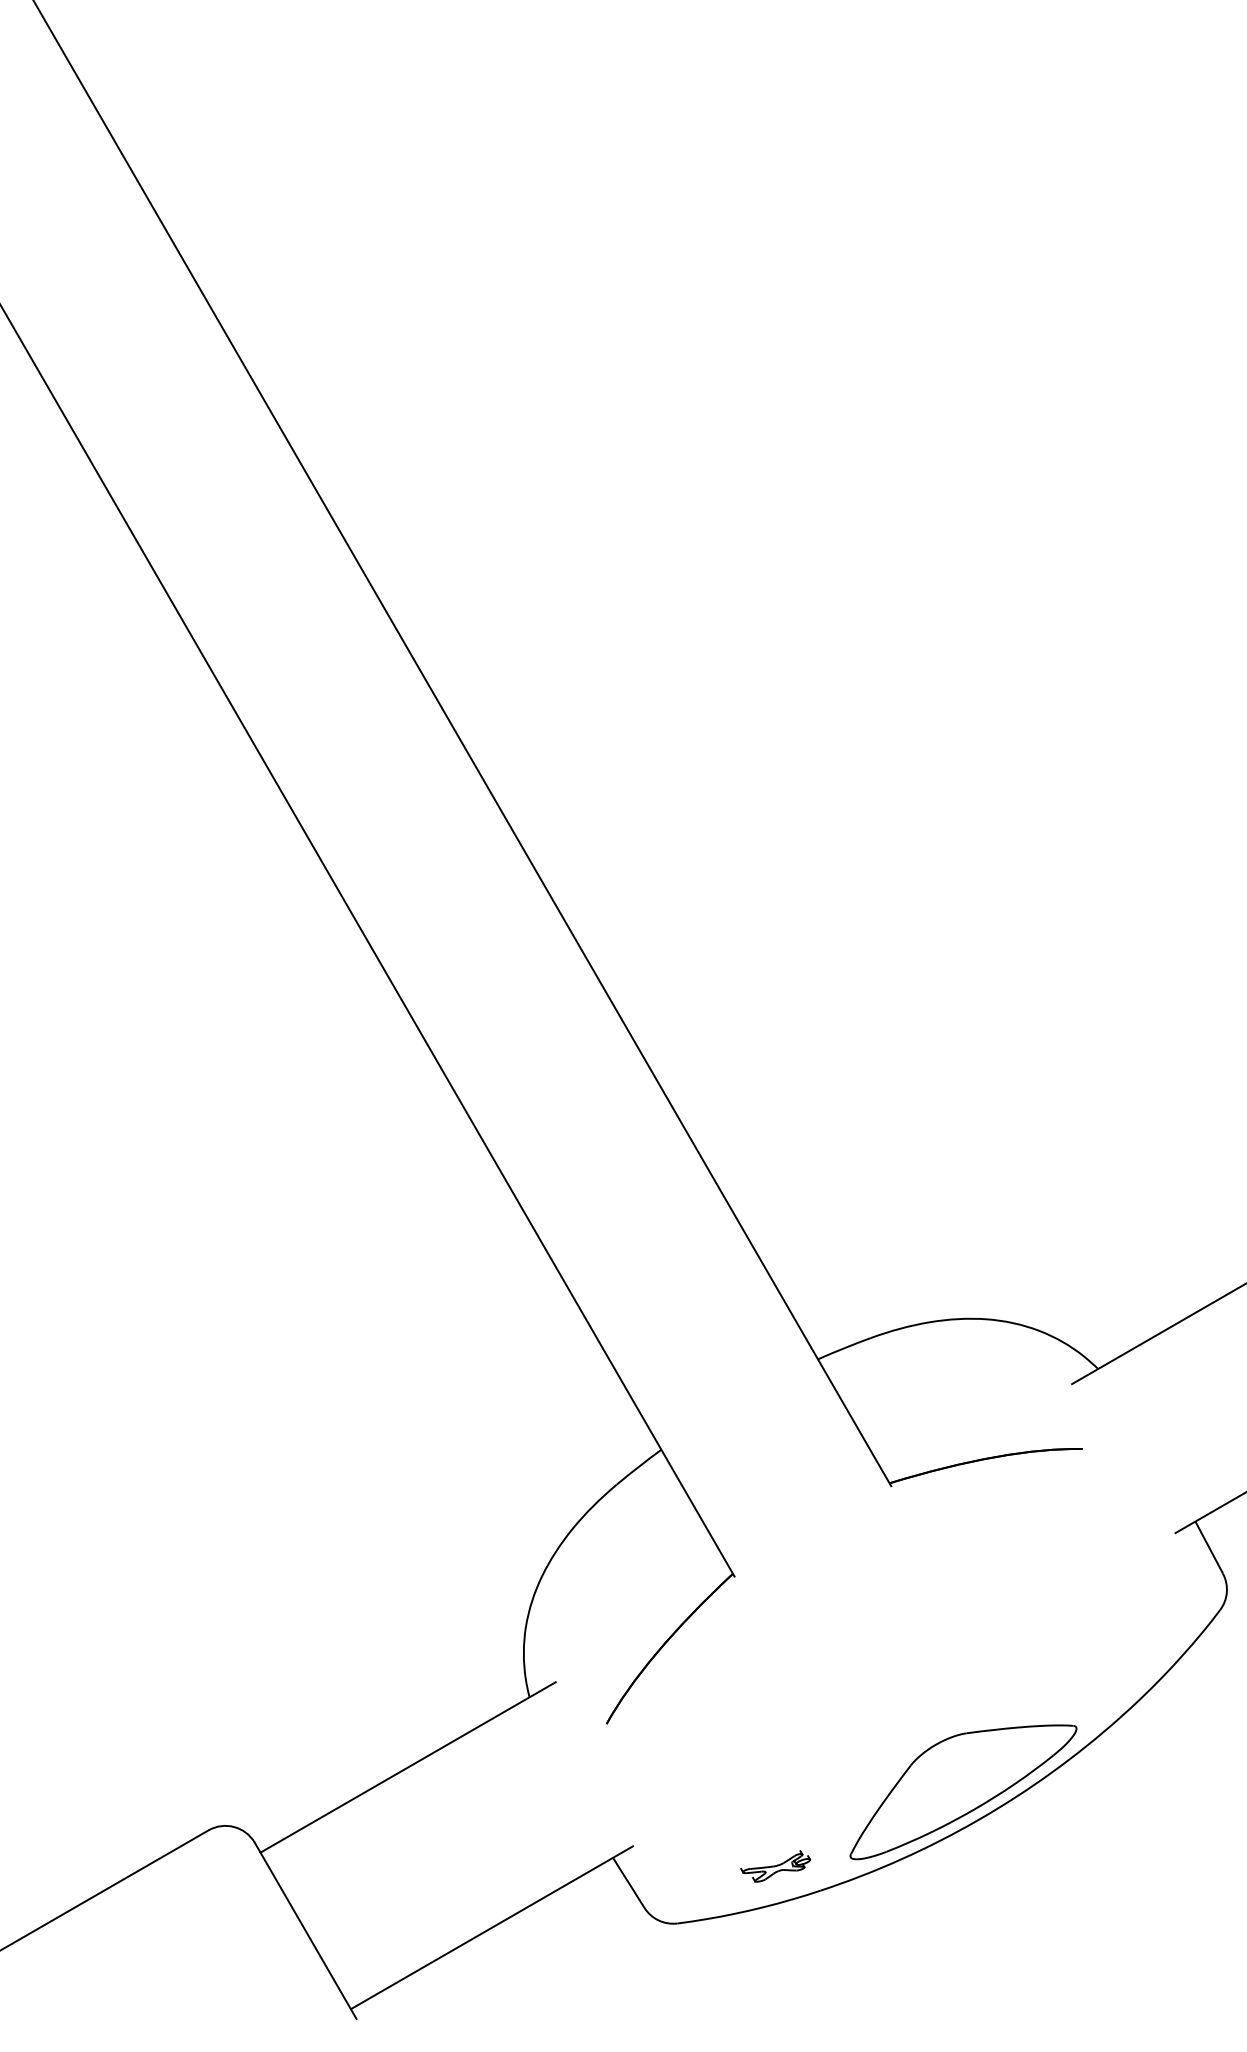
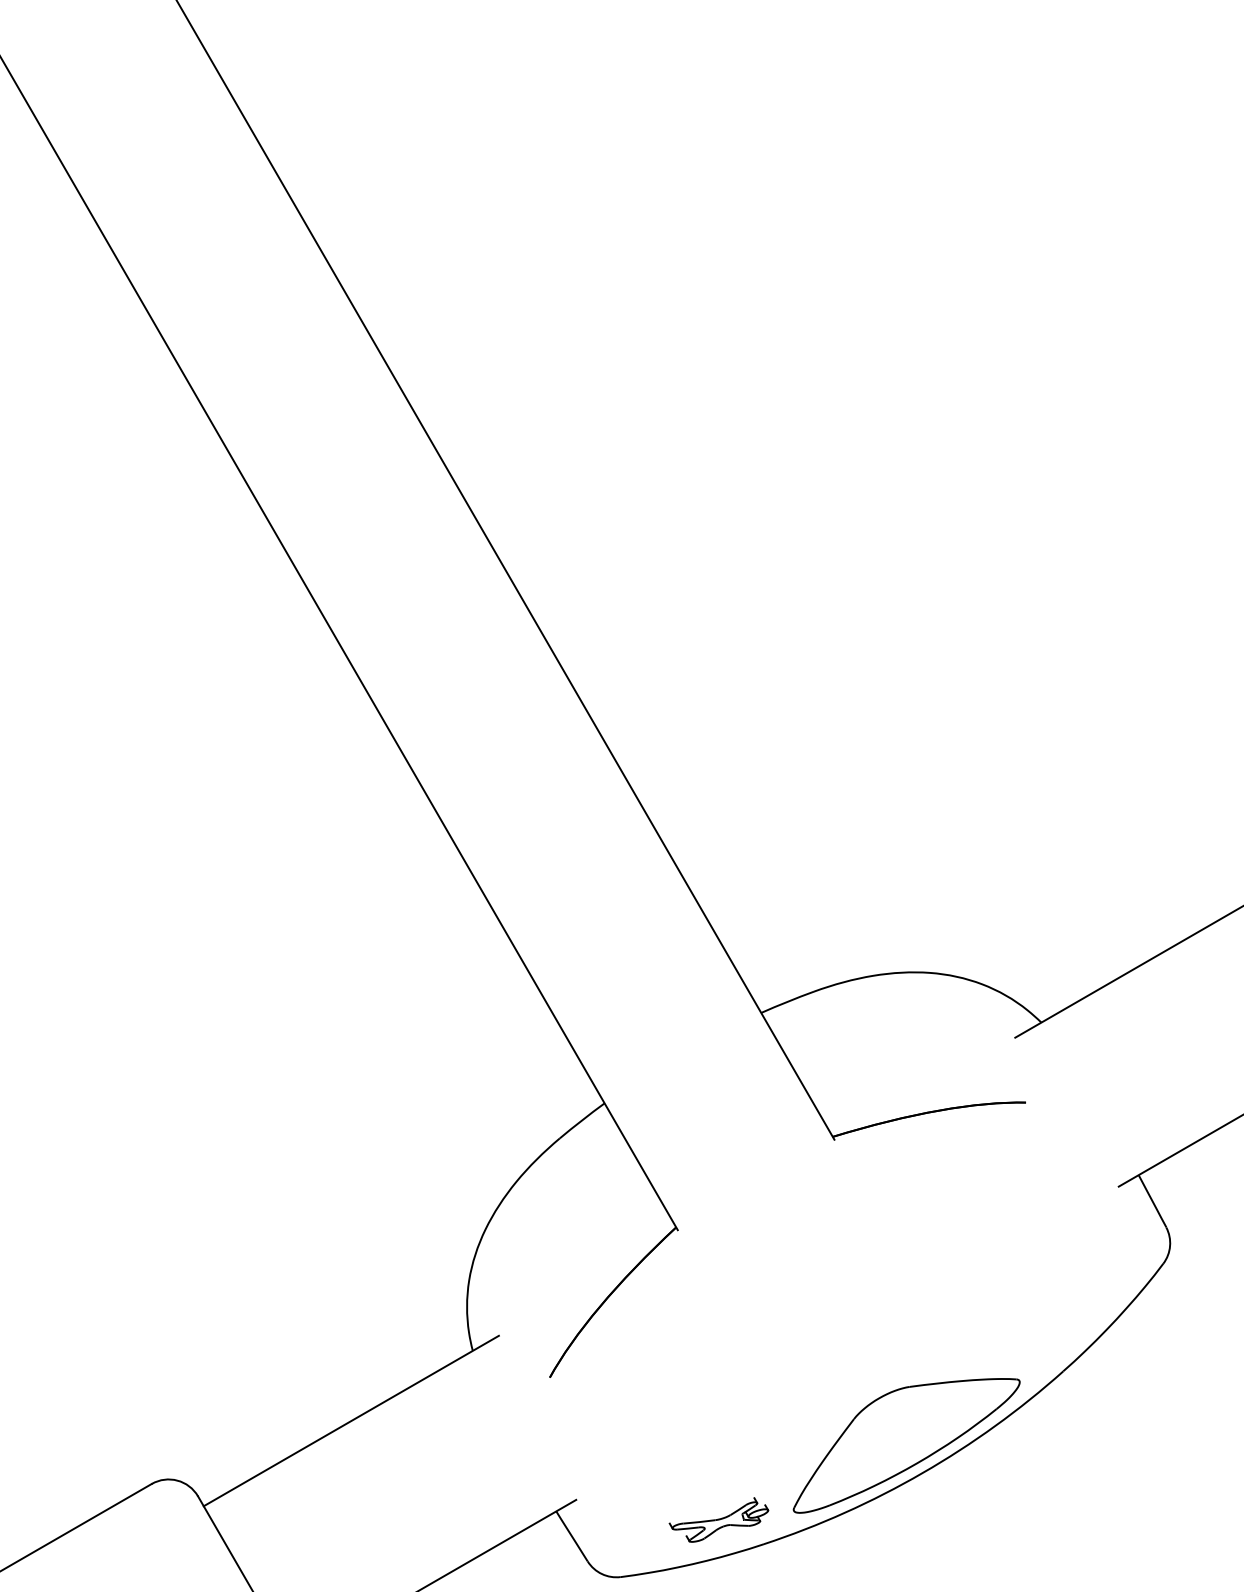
part: (775, 1866) -> (718, 1520), size x1.43

